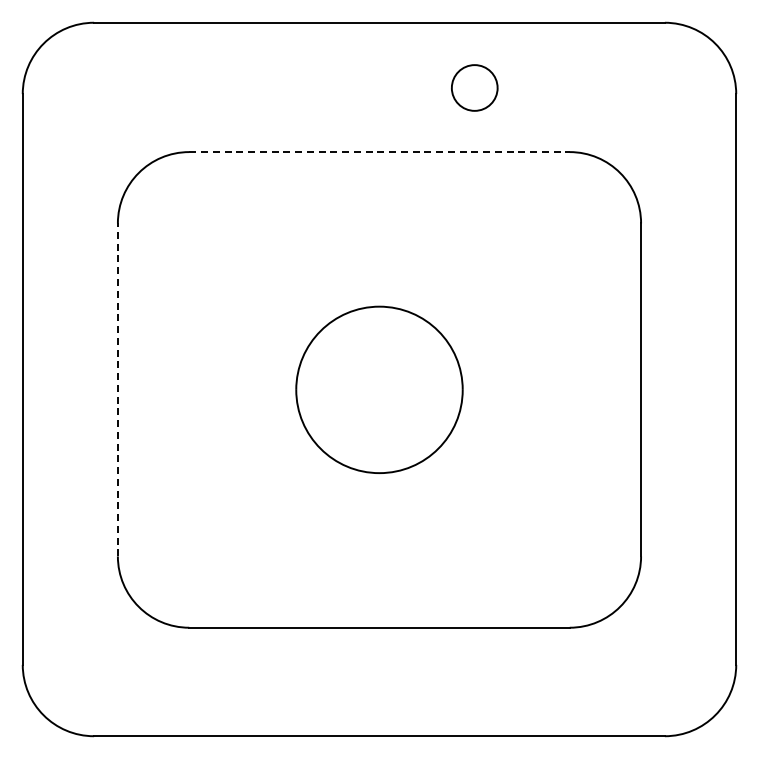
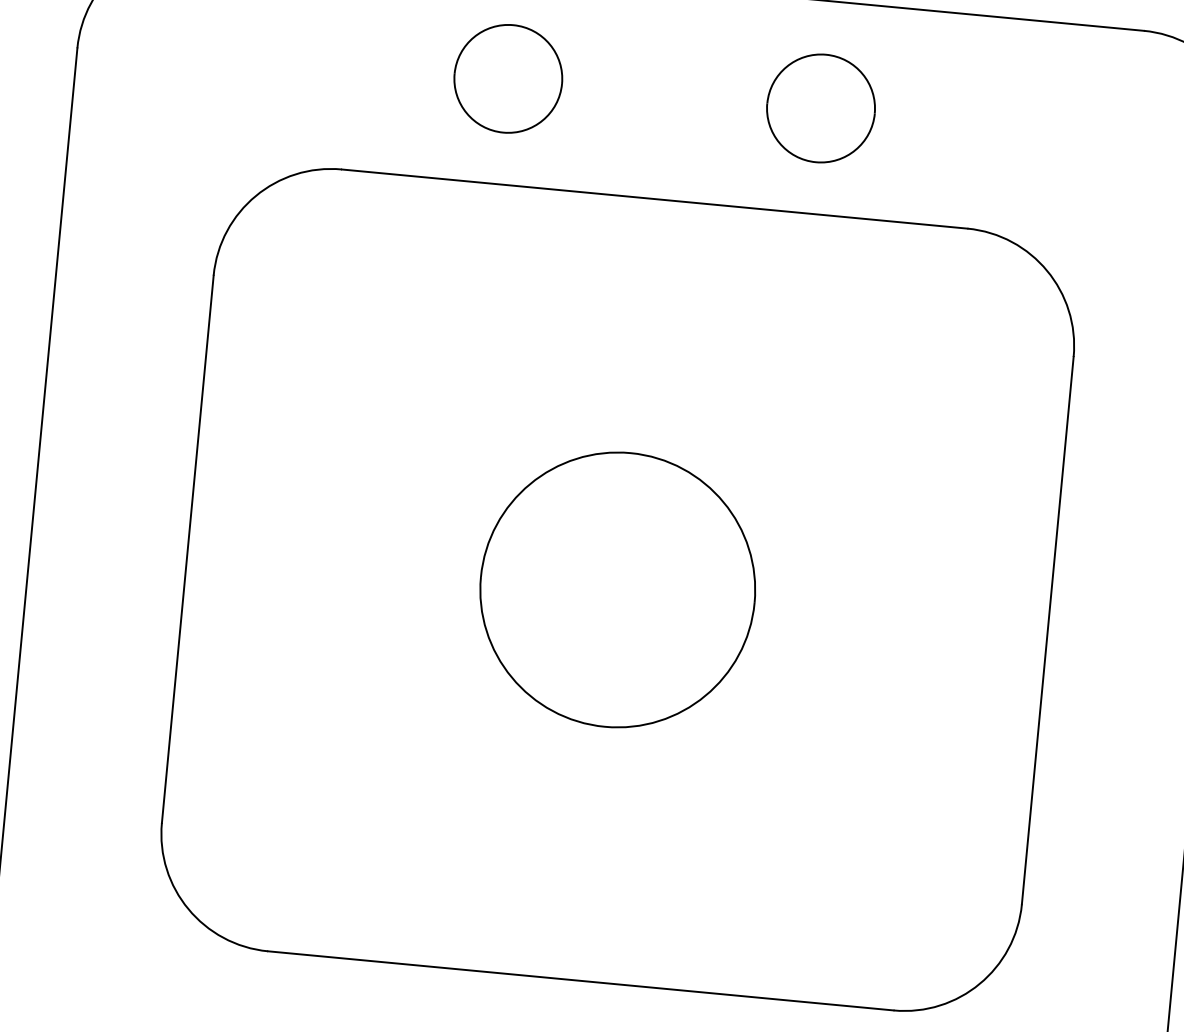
part: (283, 87) -> (506, 77), added
part: (474, 87) -> (820, 107), size x1.43
line: (379, 152) -> (654, 199), dashed -> solid
line: (117, 389) -> (187, 548), dashed -> solid

